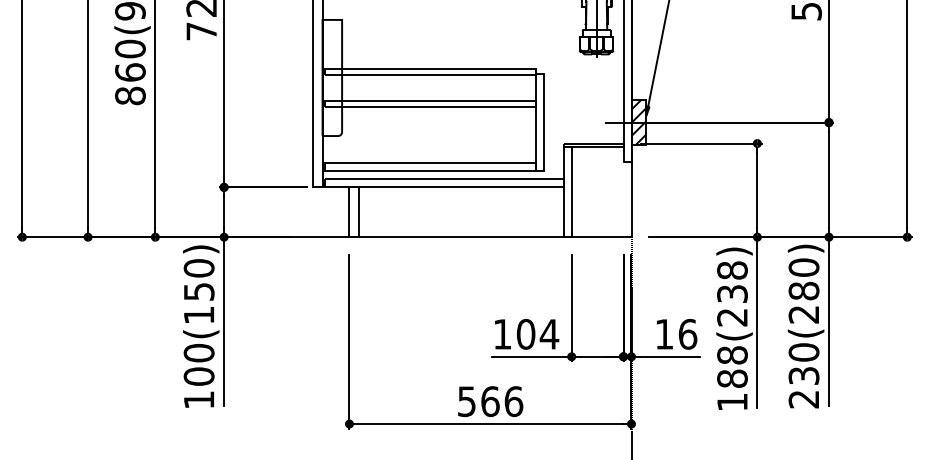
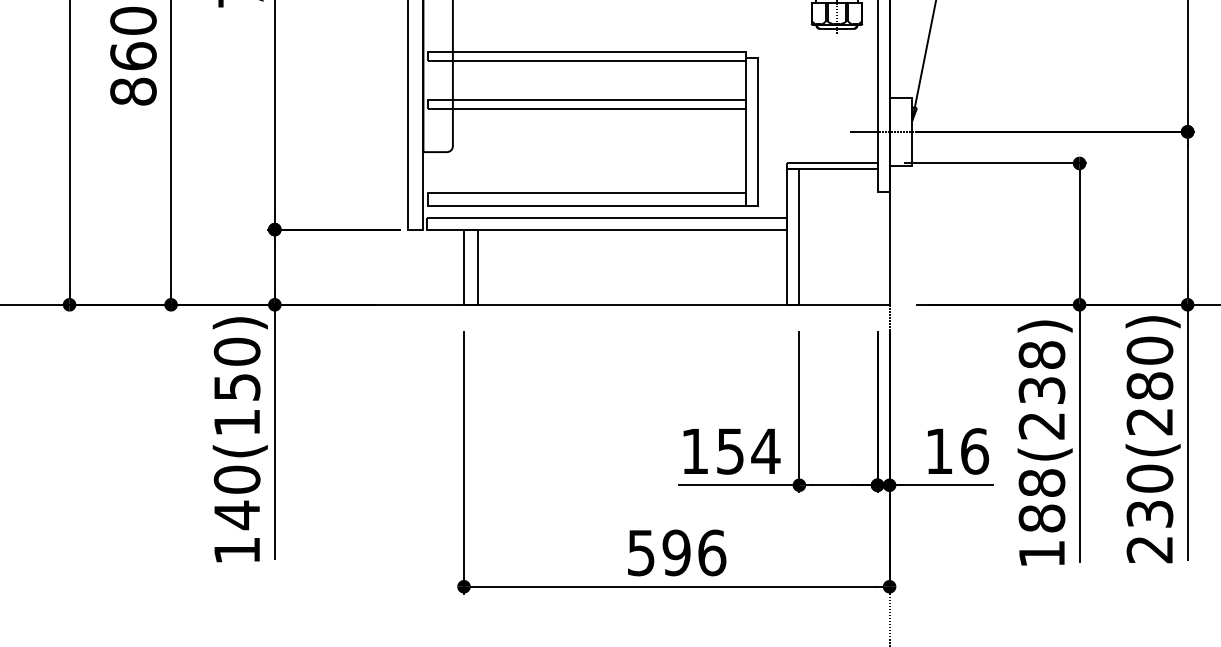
hatch: (638, 122) -> (900, 131), removed
text: (525, 333) -> (729, 450), 104 -> 154
text: (198, 376) -> (236, 515), 100(150) -> 140(150)
text: (490, 401) -> (676, 552), 566 -> 596

